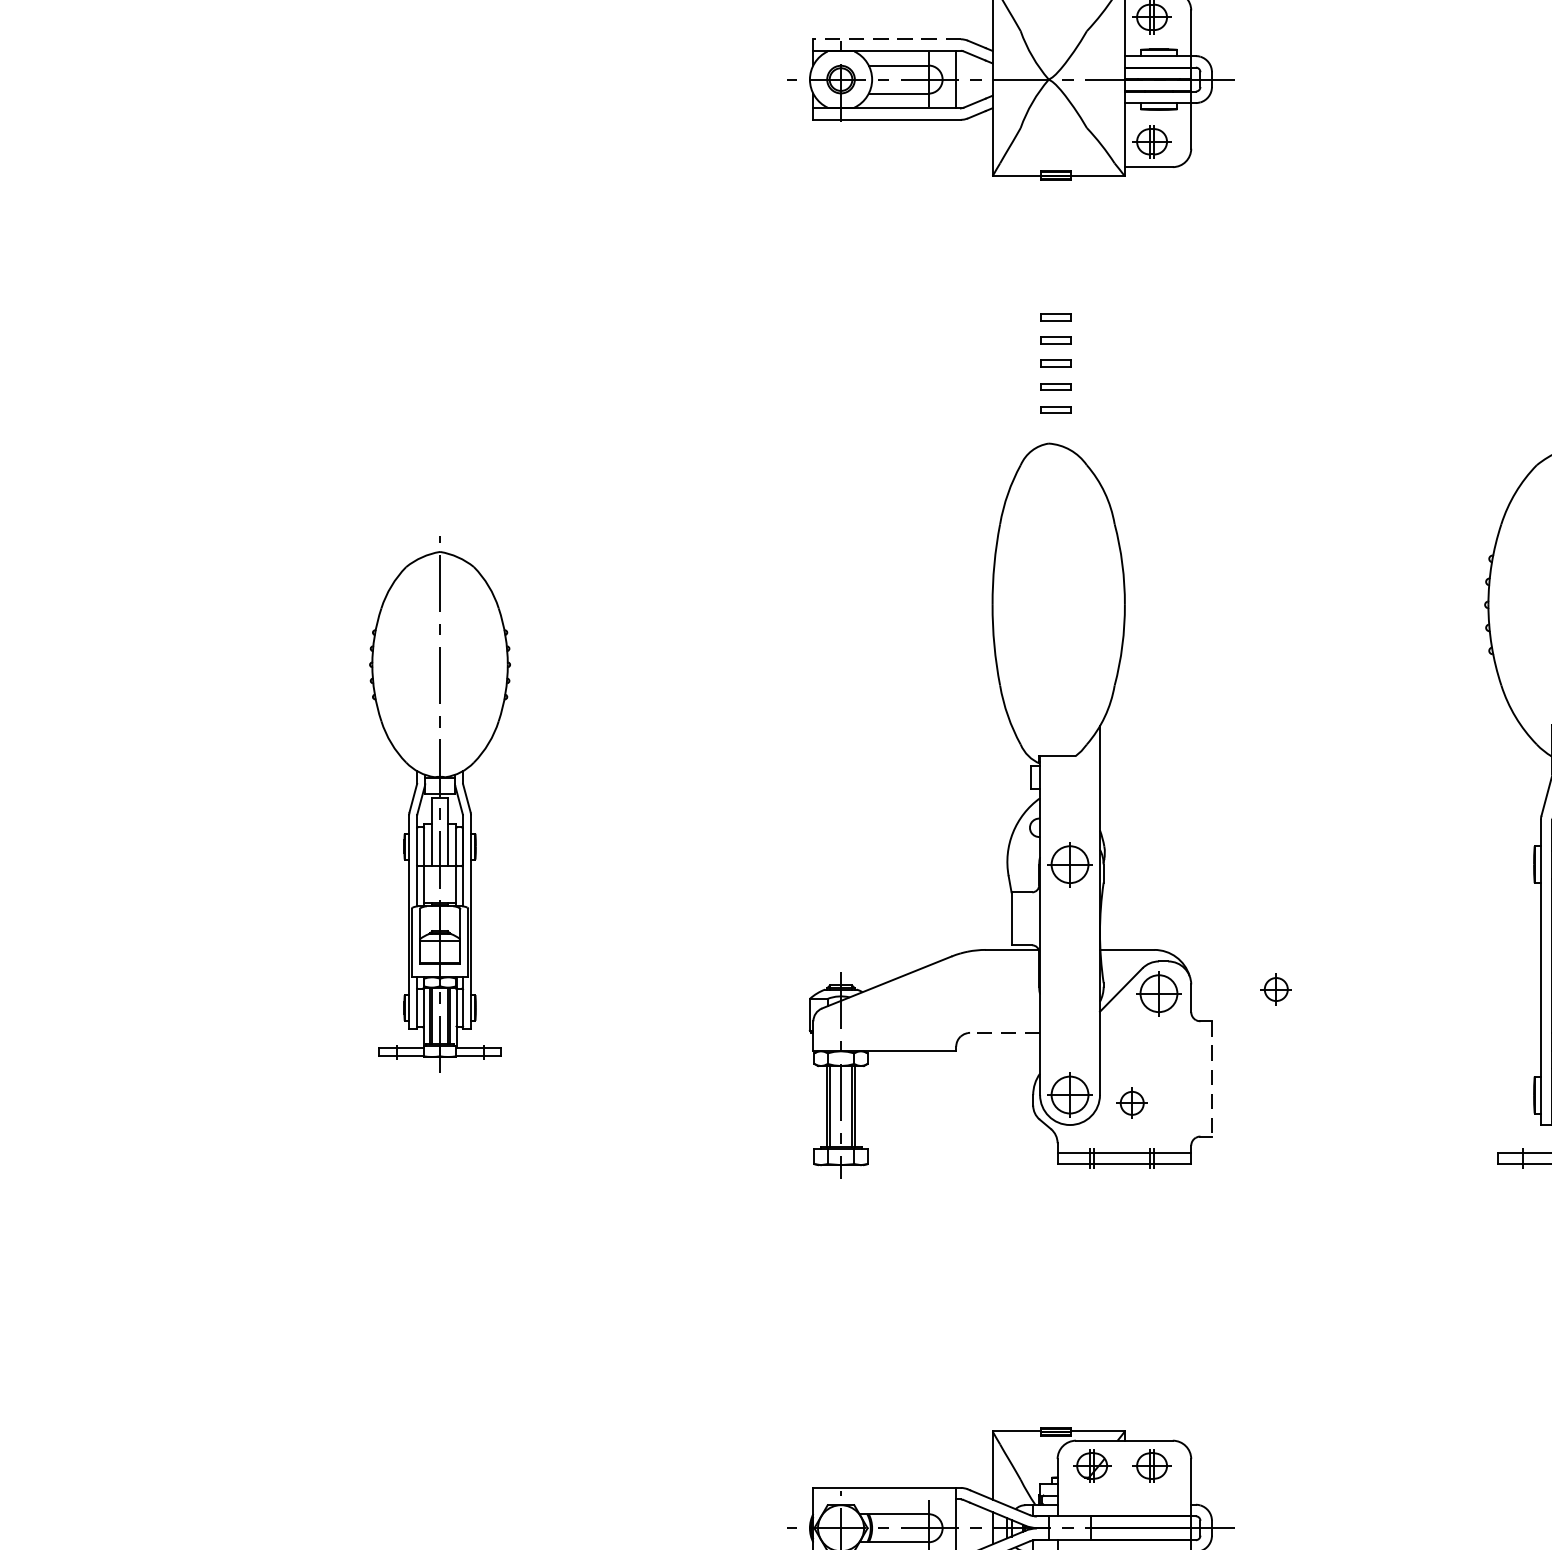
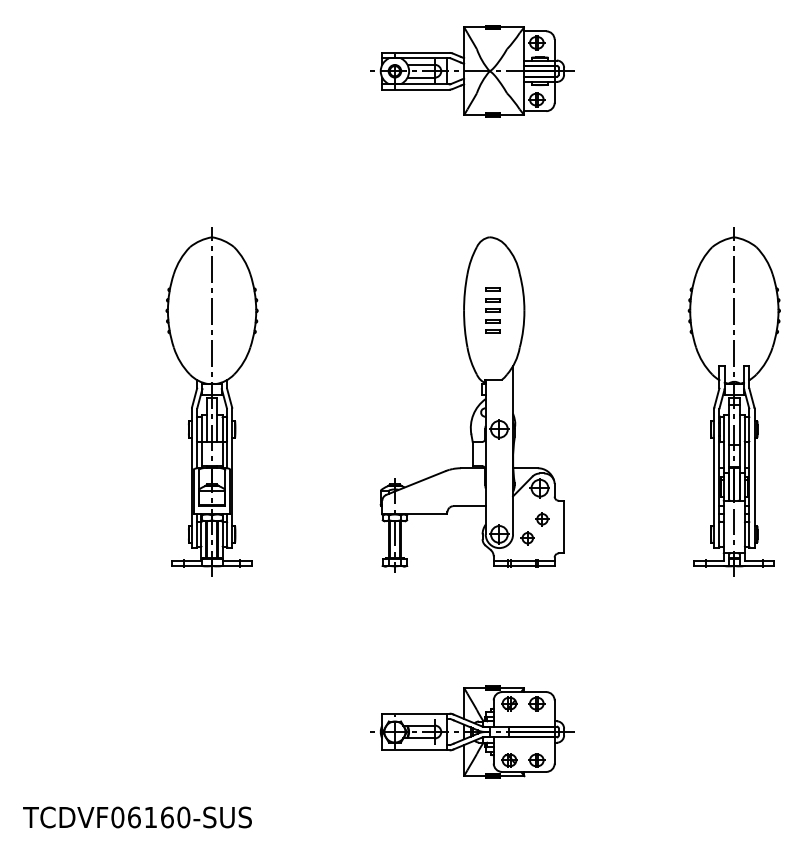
line: (886, 38) -> (415, 52), dashed -> solid
part: (1054, 362) -> (492, 310), moved
part: (438, 803) -> (211, 401), size x1.43
part: (1276, 989) -> (542, 519), moved
line: (1004, 1033) -> (469, 506), dashed -> solid
line: (1212, 1079) -> (564, 527), dashed -> solid

